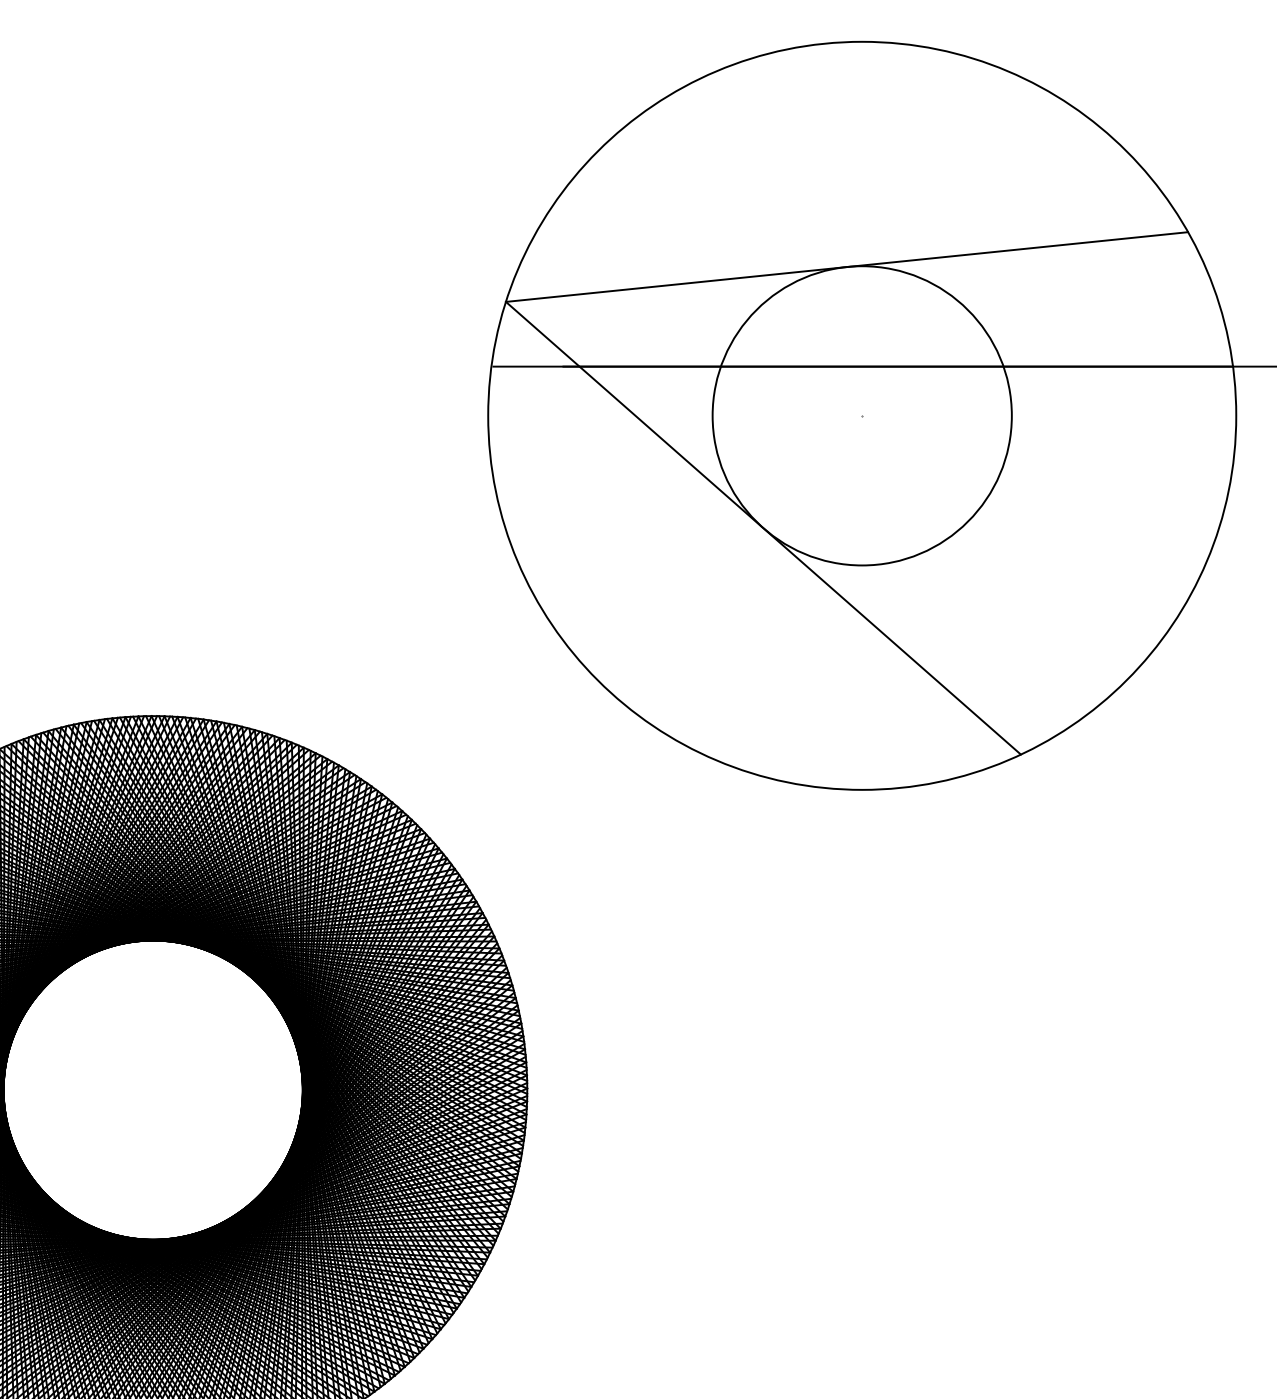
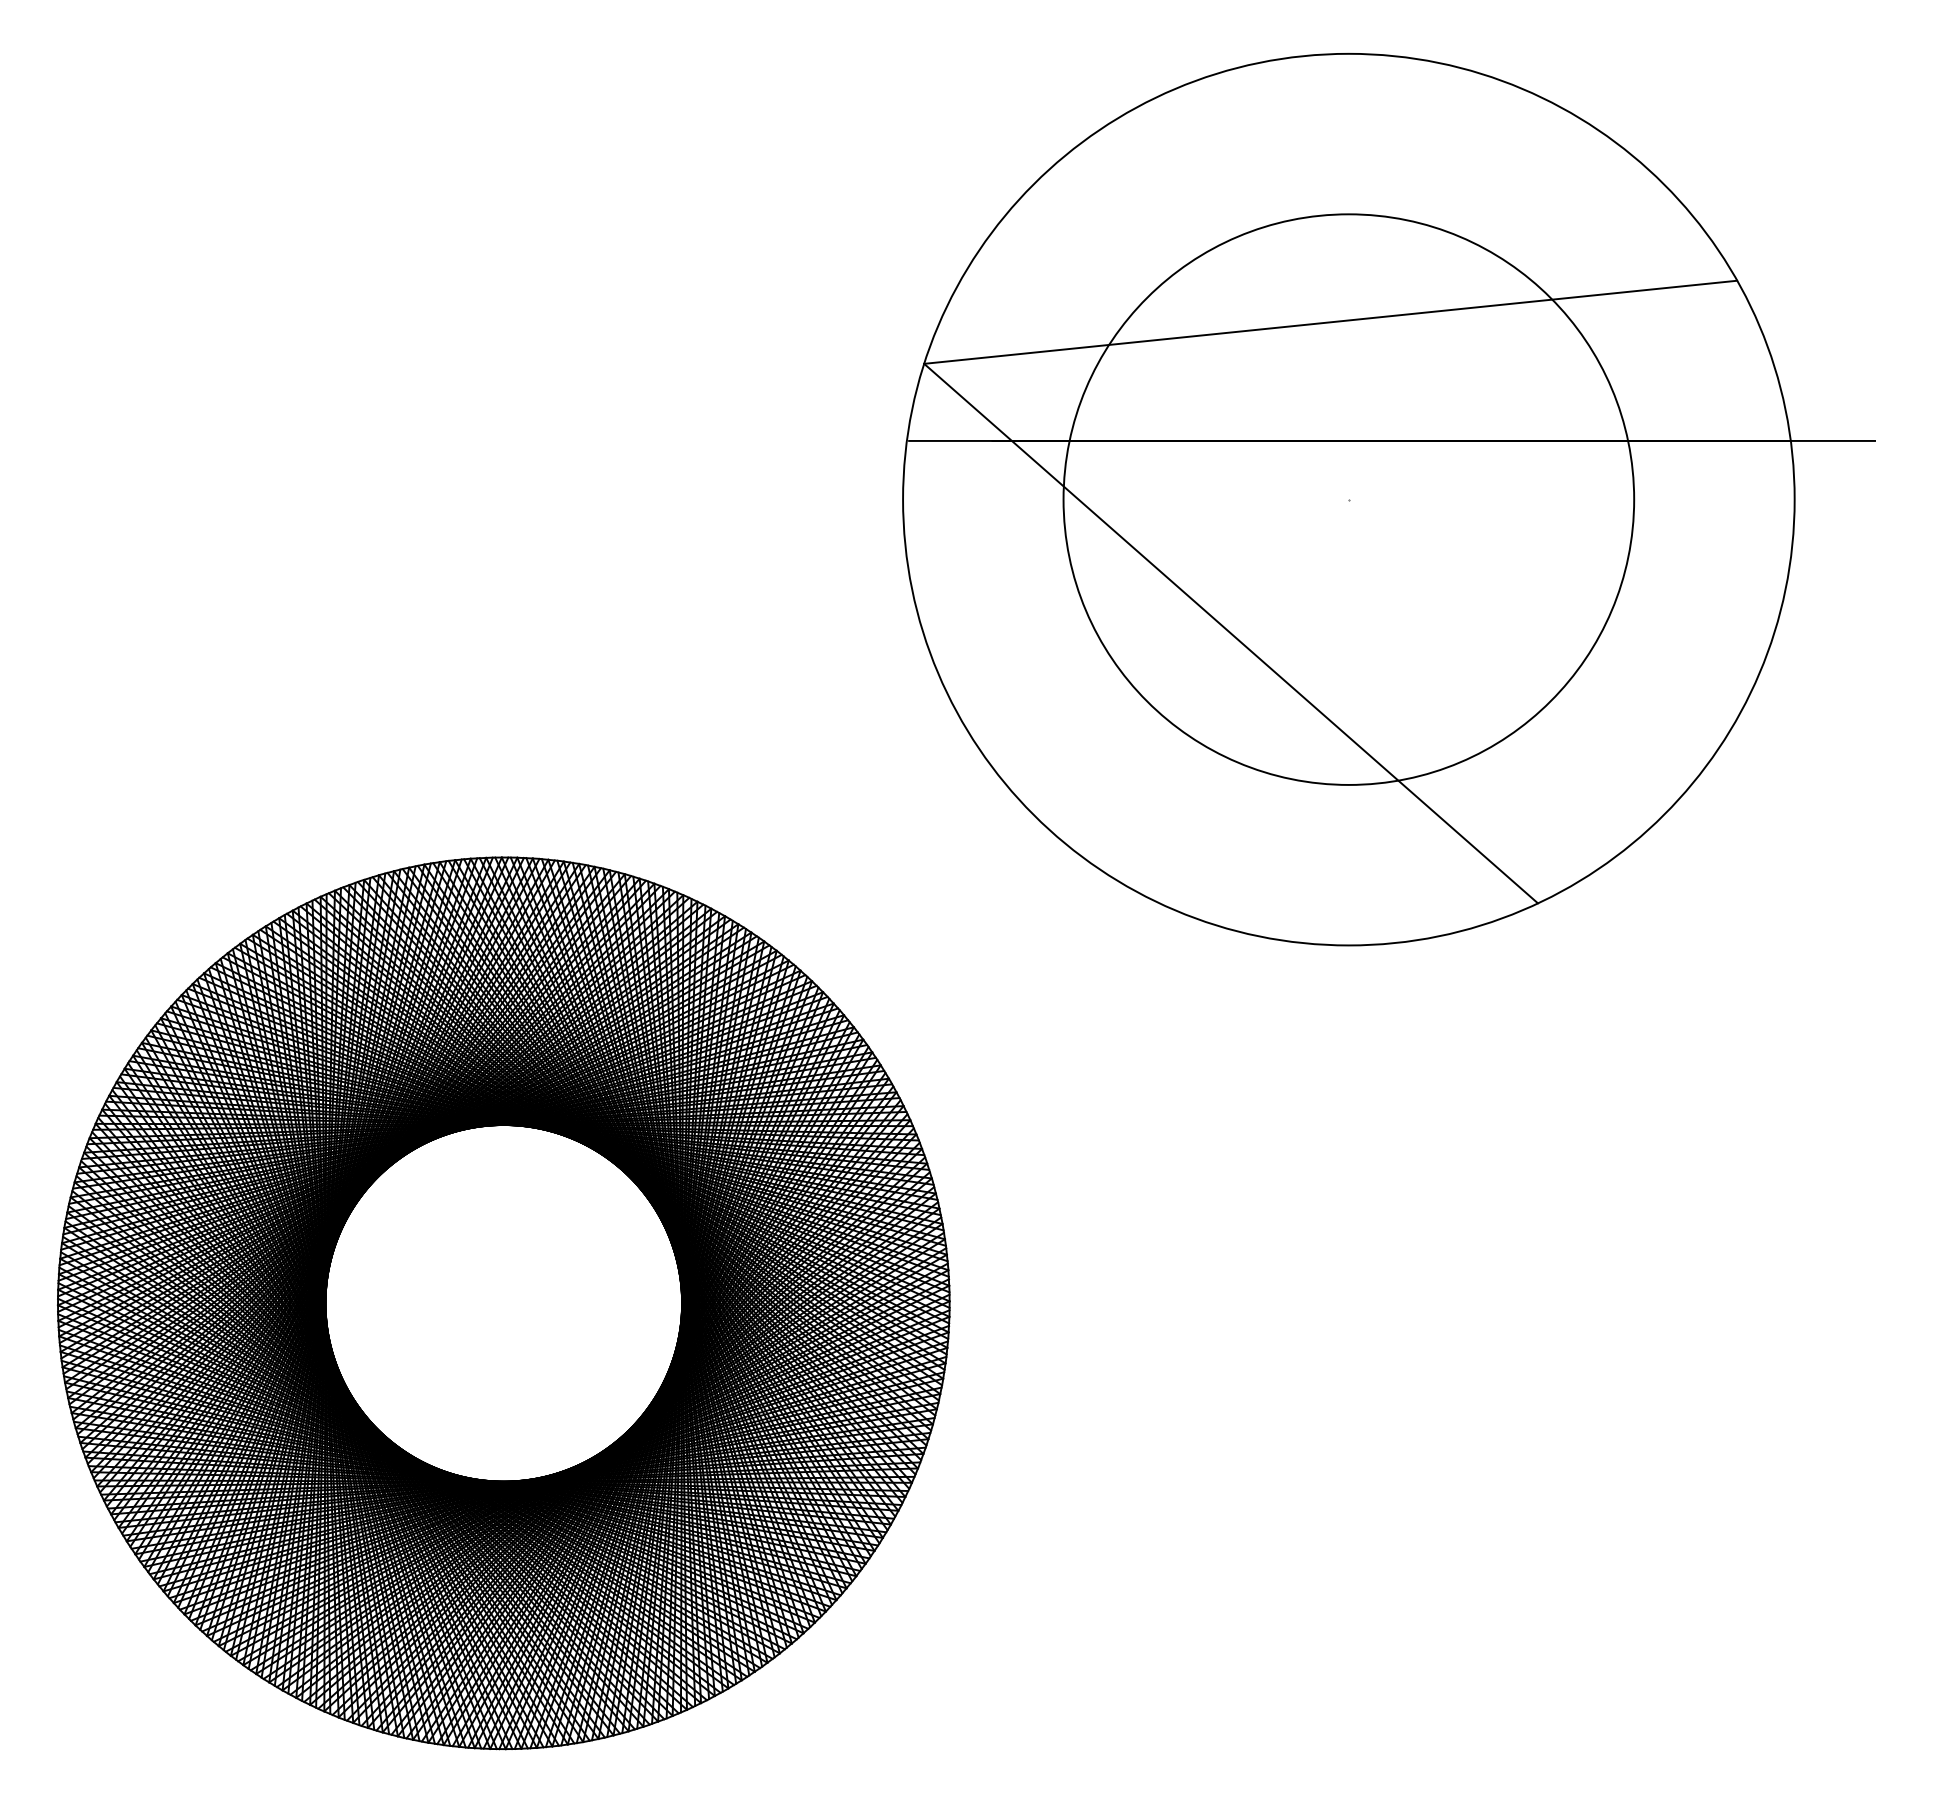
circle: (861, 415) -> (1348, 499), size x1.6

